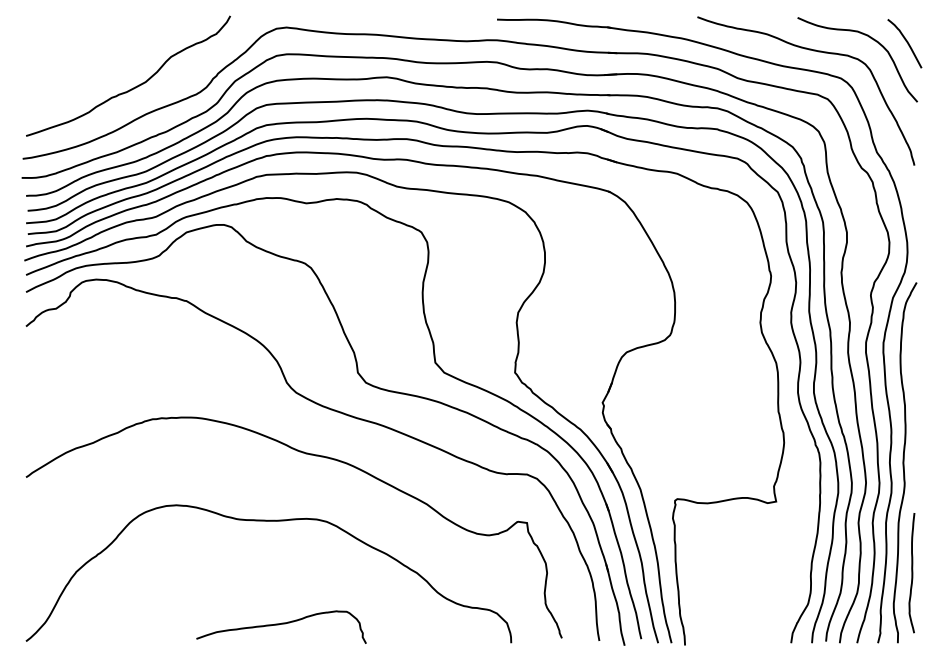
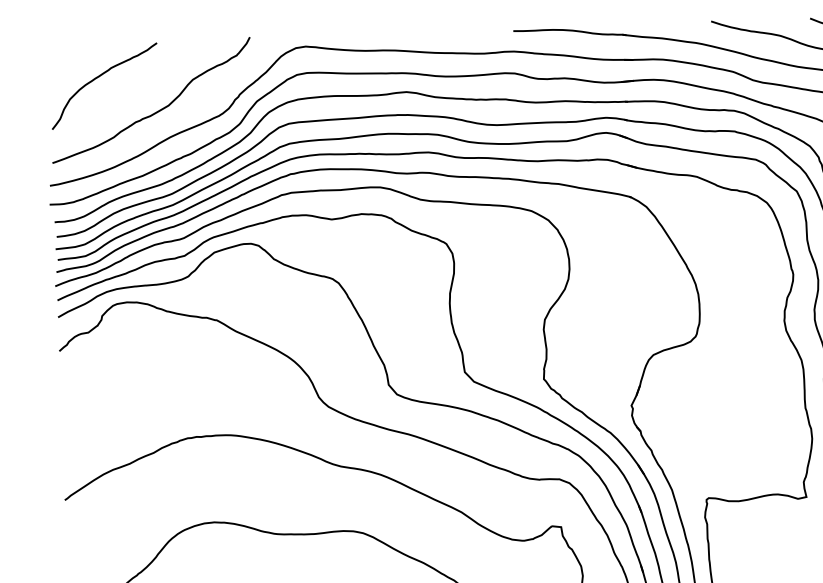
curve: (76, 51) -> (99, 77), added

